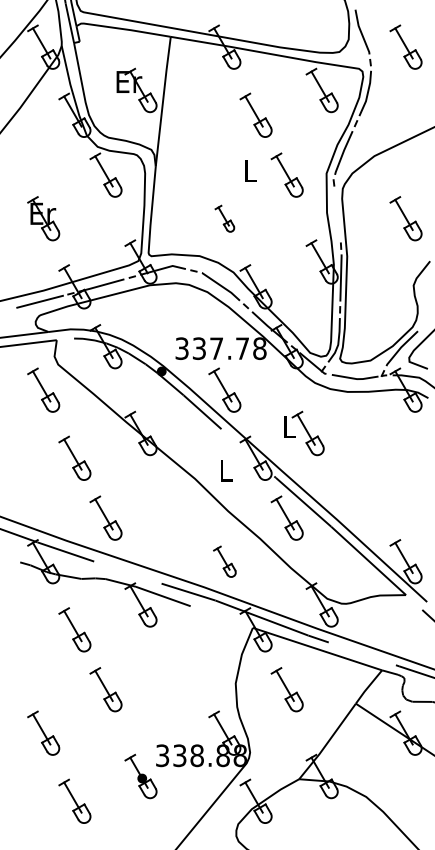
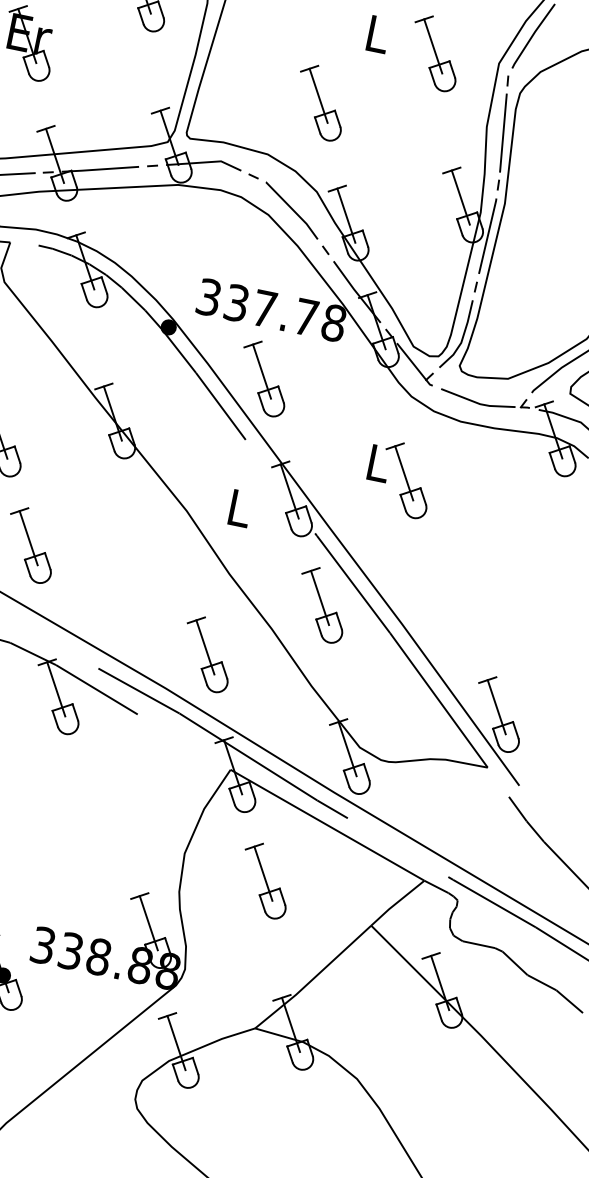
line: (337, 214) -> (503, 132), added
part: (224, 218) -> (320, 102), size x1.67
part: (304, 433) -> (400, 478), moved
part: (224, 561) -> (206, 653), size x1.43

